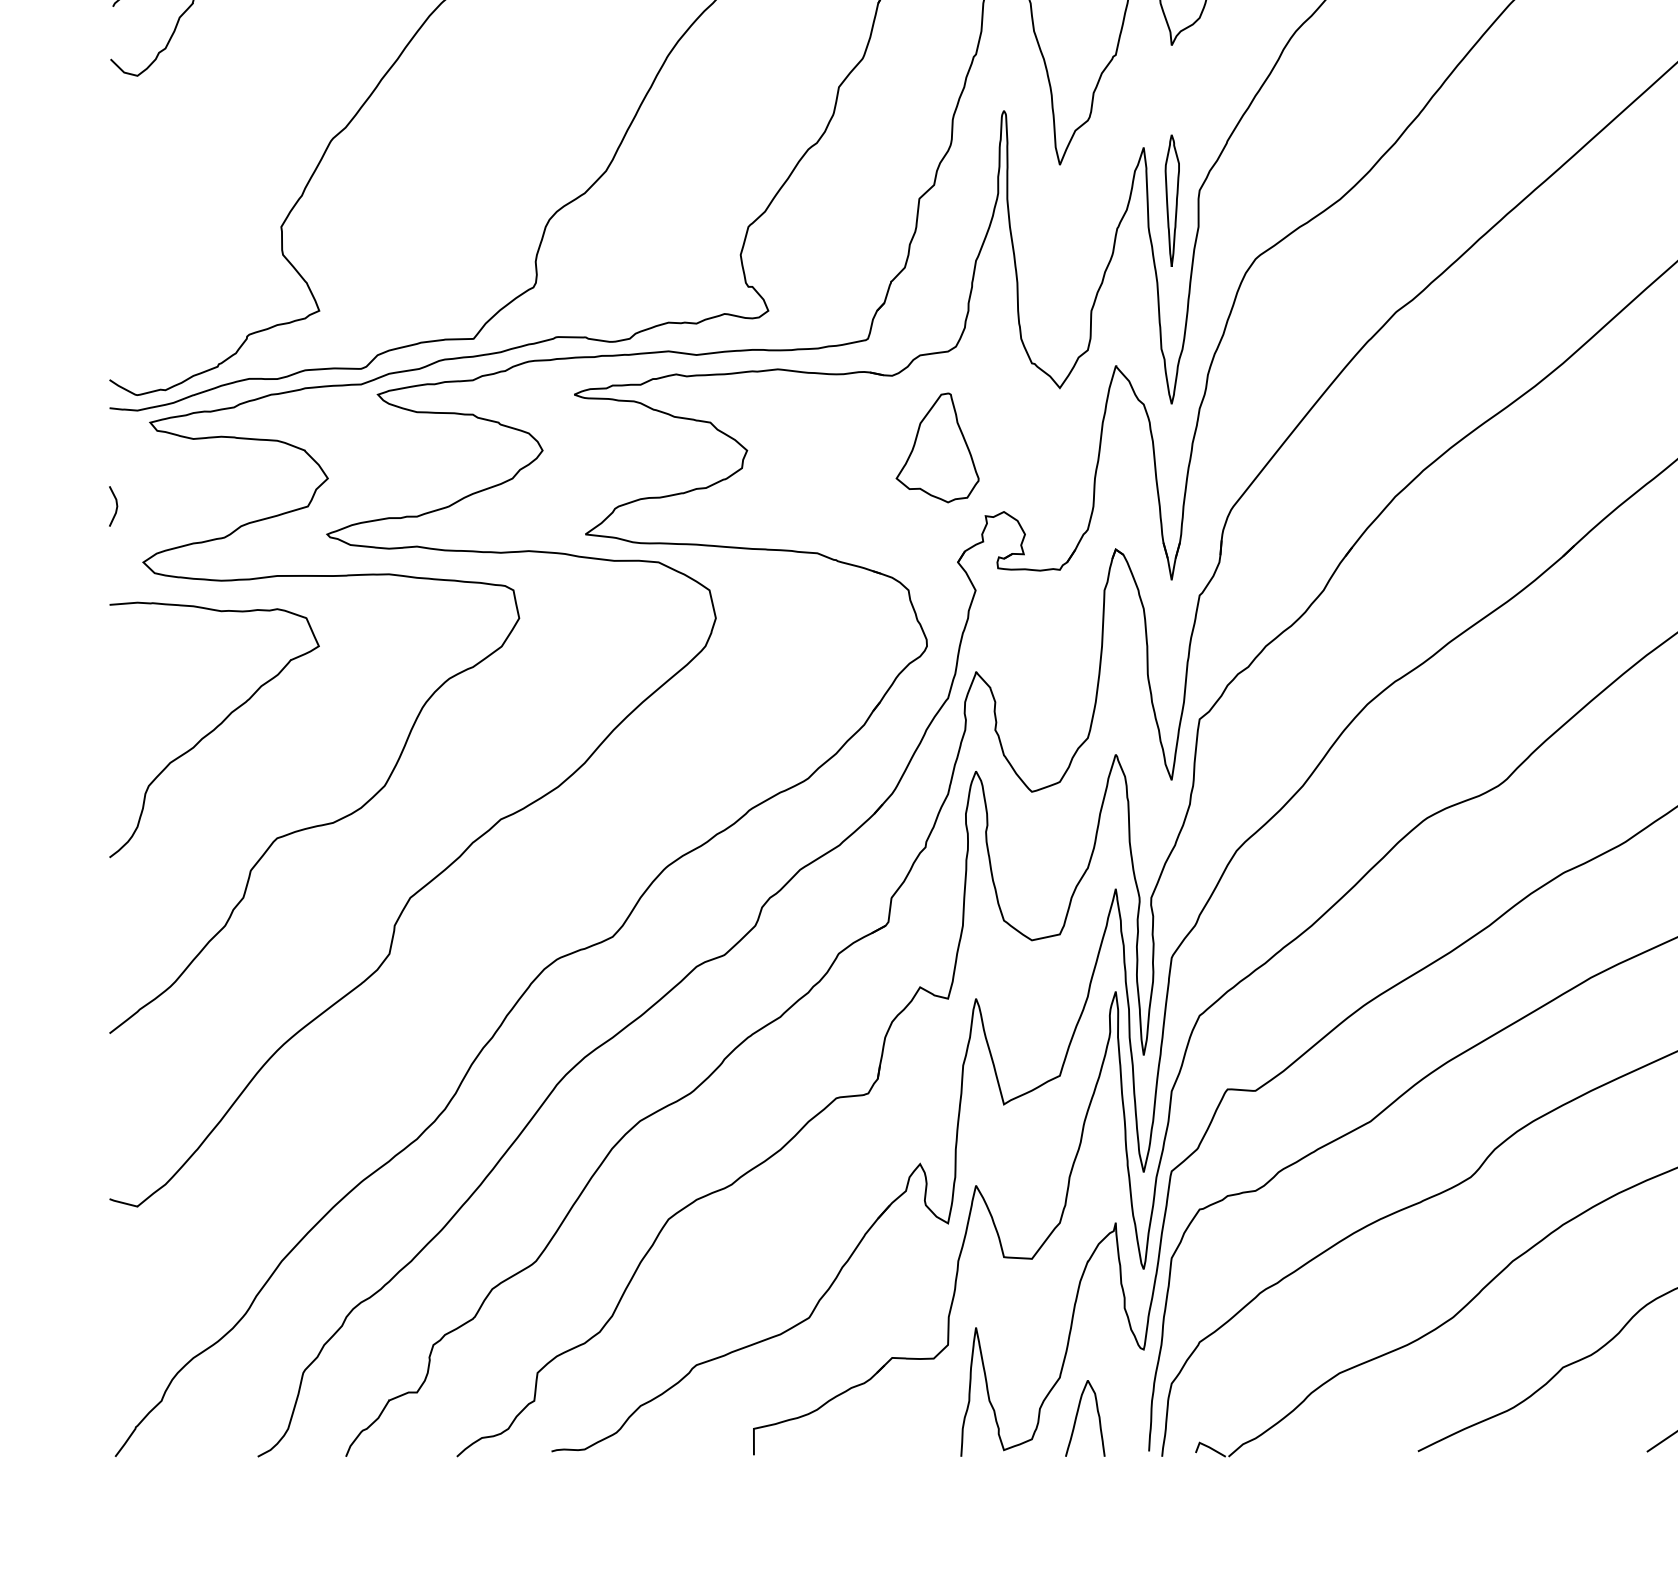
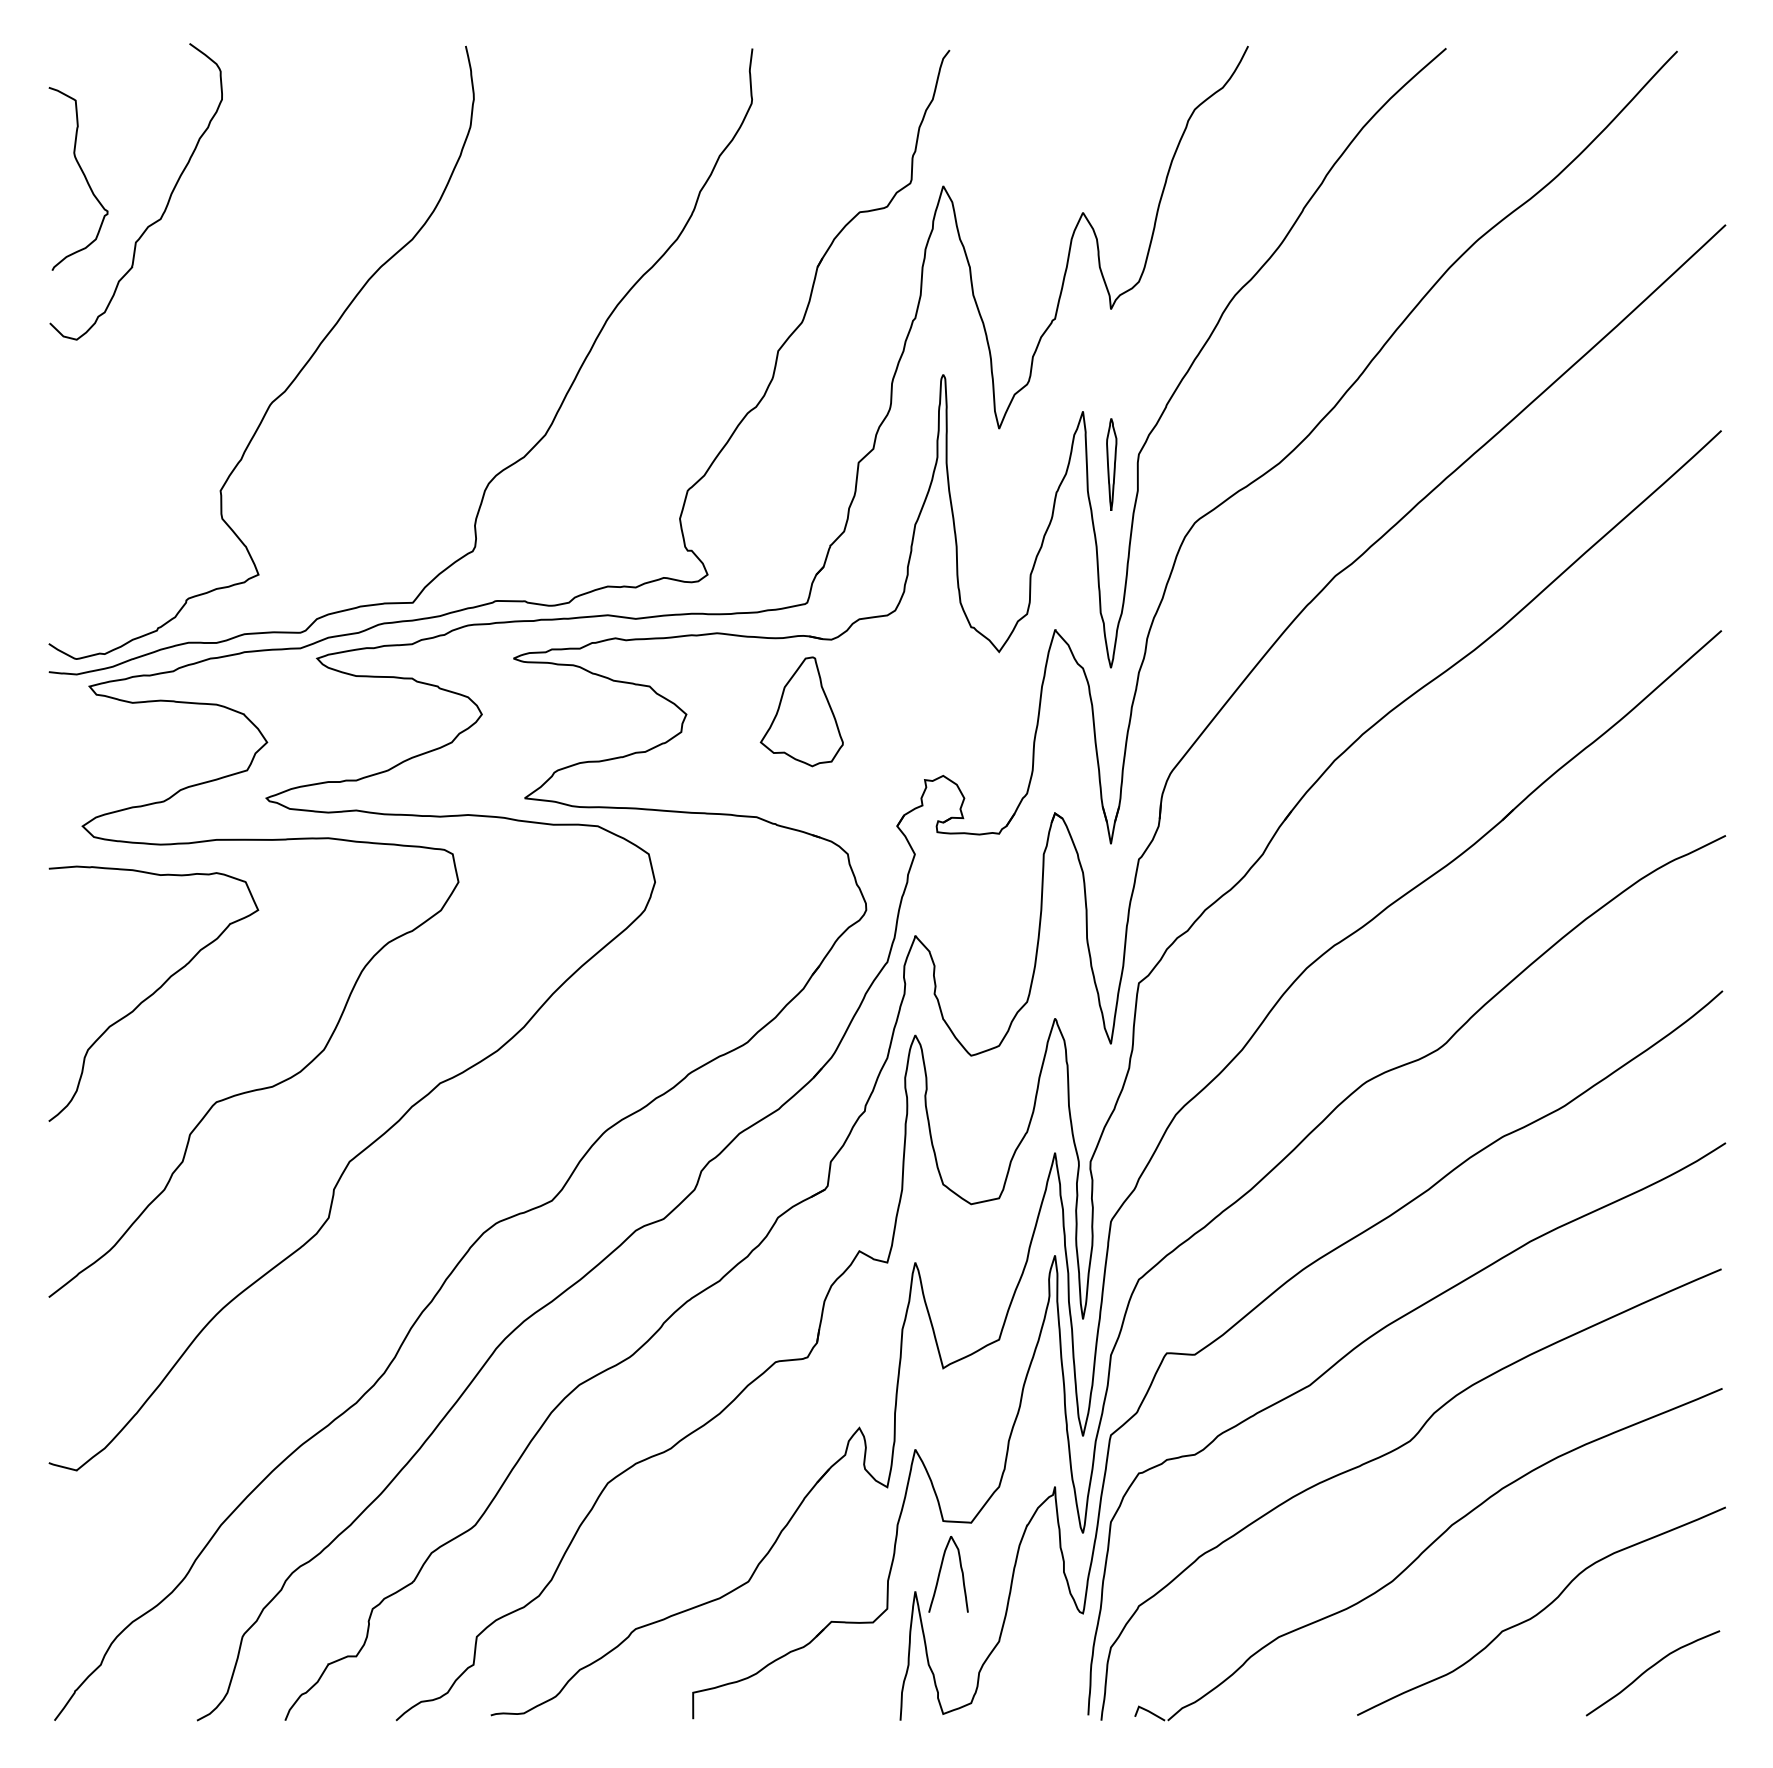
part: (1172, 200) -> (1111, 464), size x0.7
part: (937, 447) -> (801, 711), moved
line: (116, 506) -> (55, 770), removed
curve: (1077, 1418) -> (940, 1574), moved

